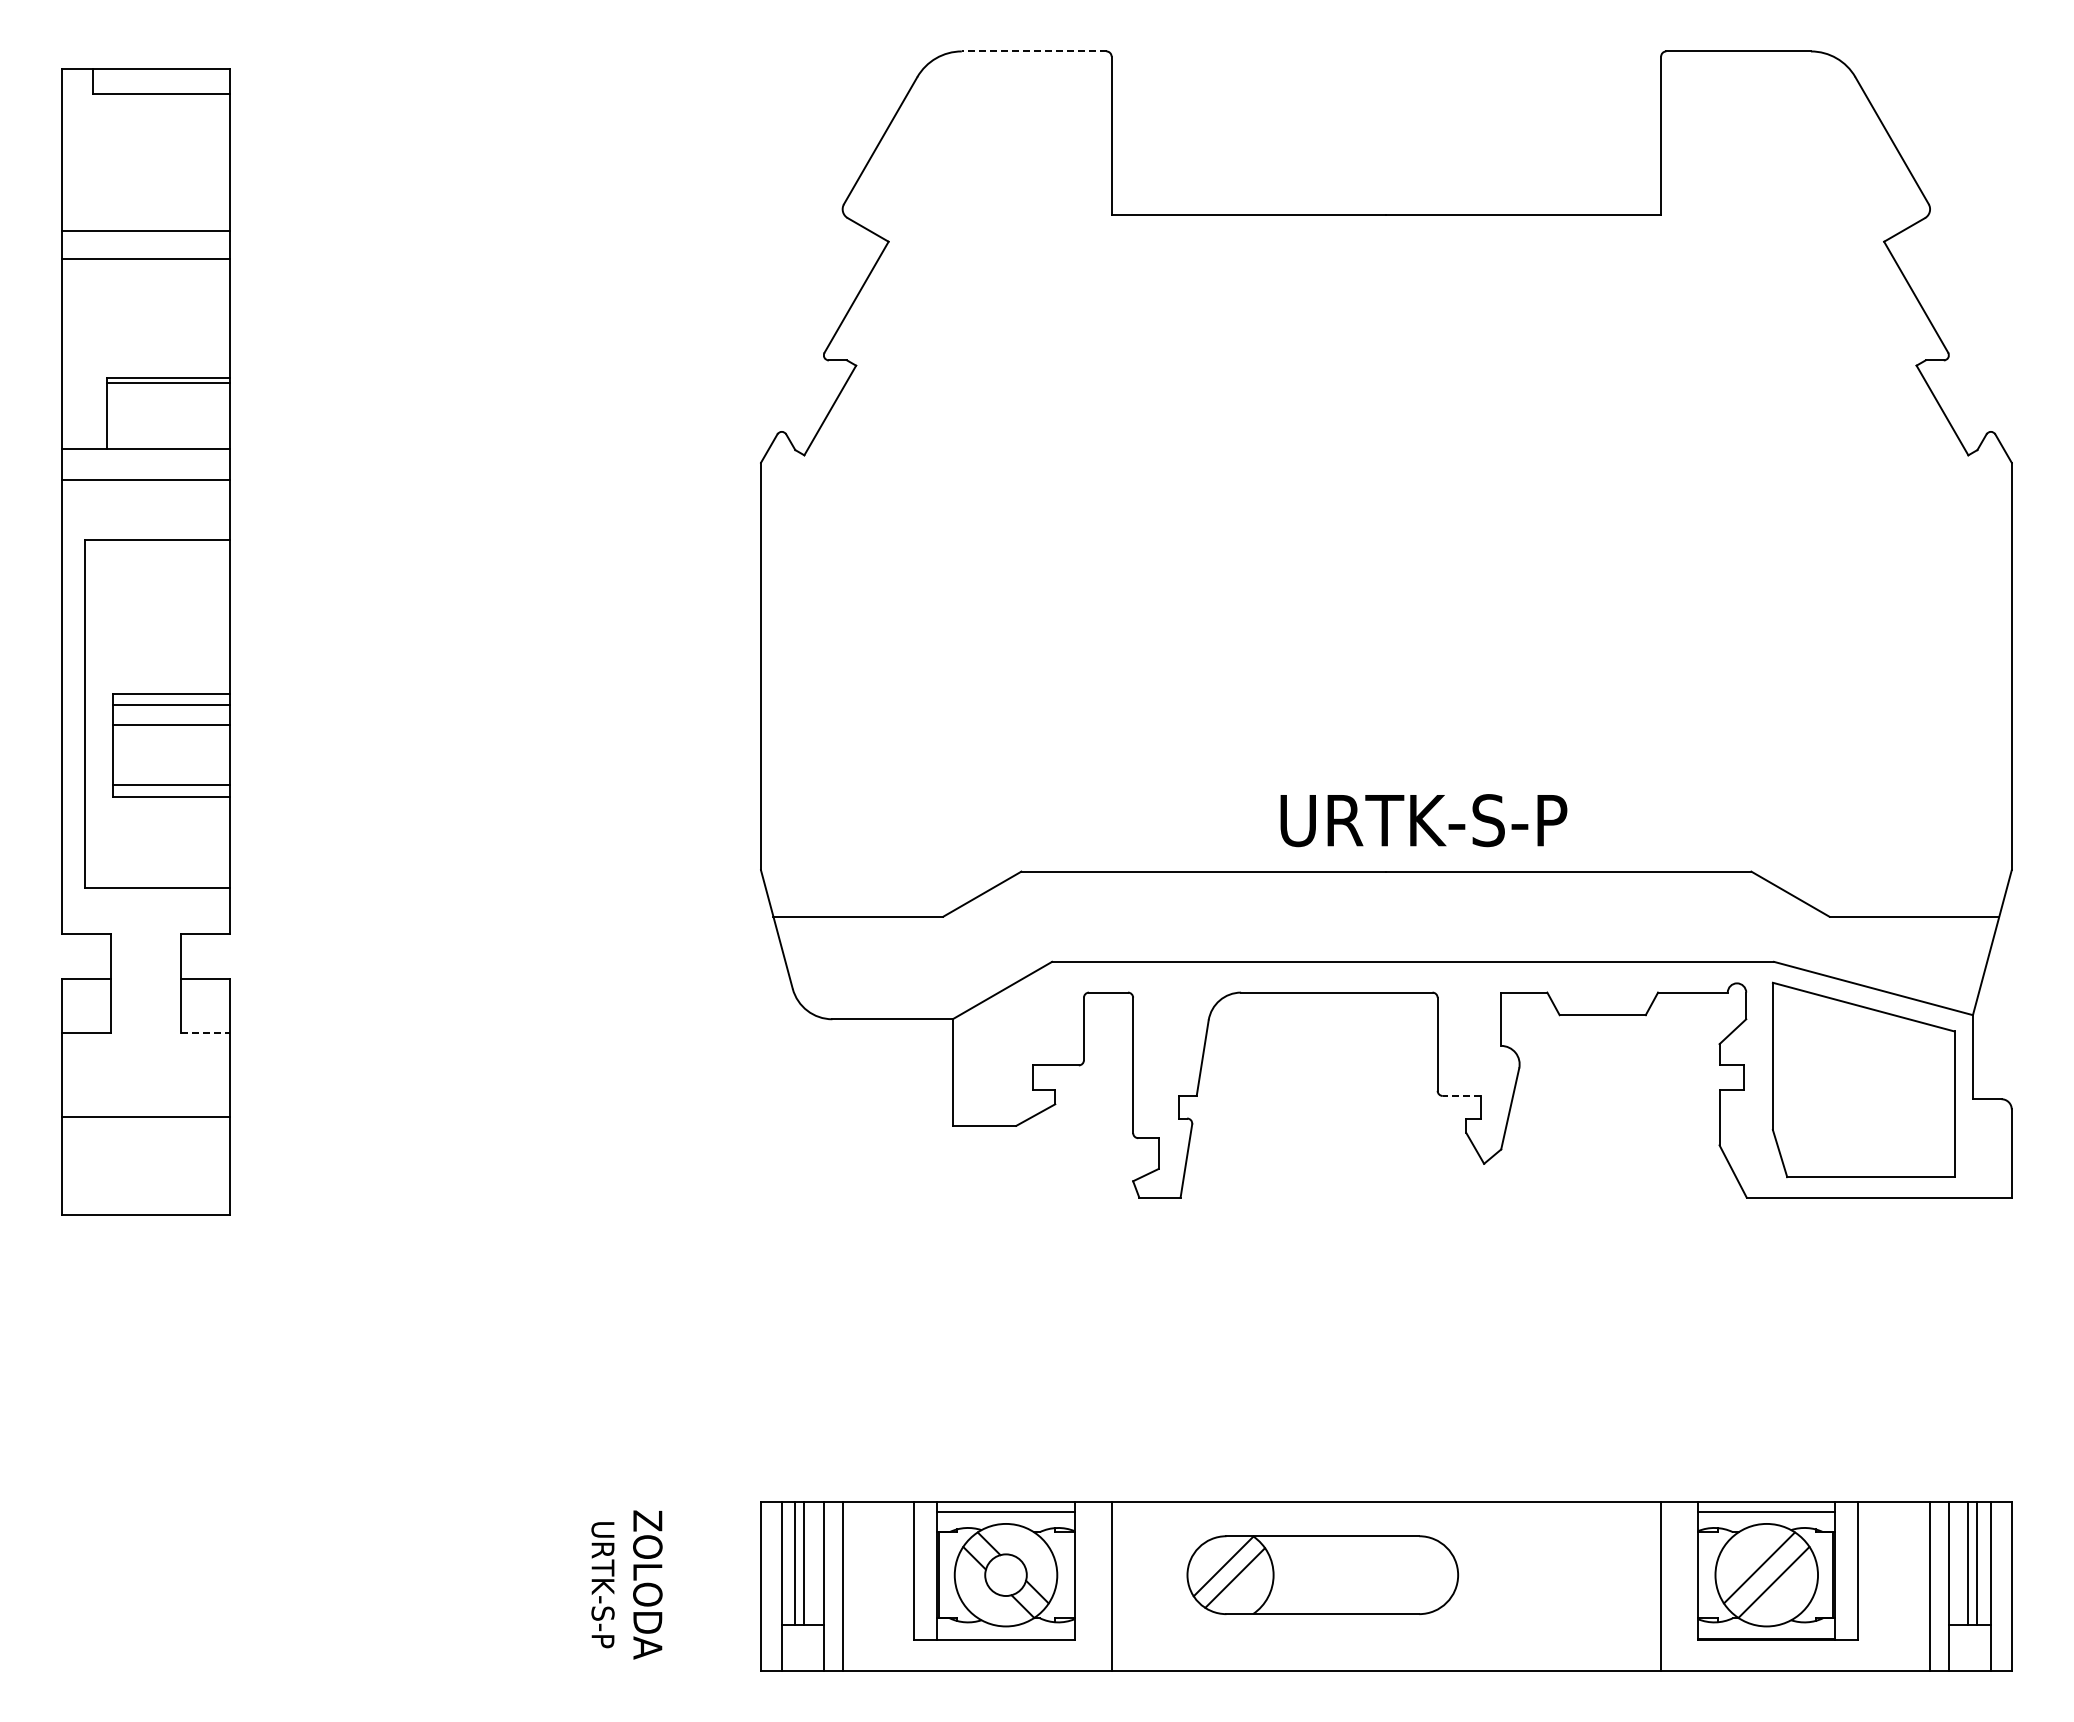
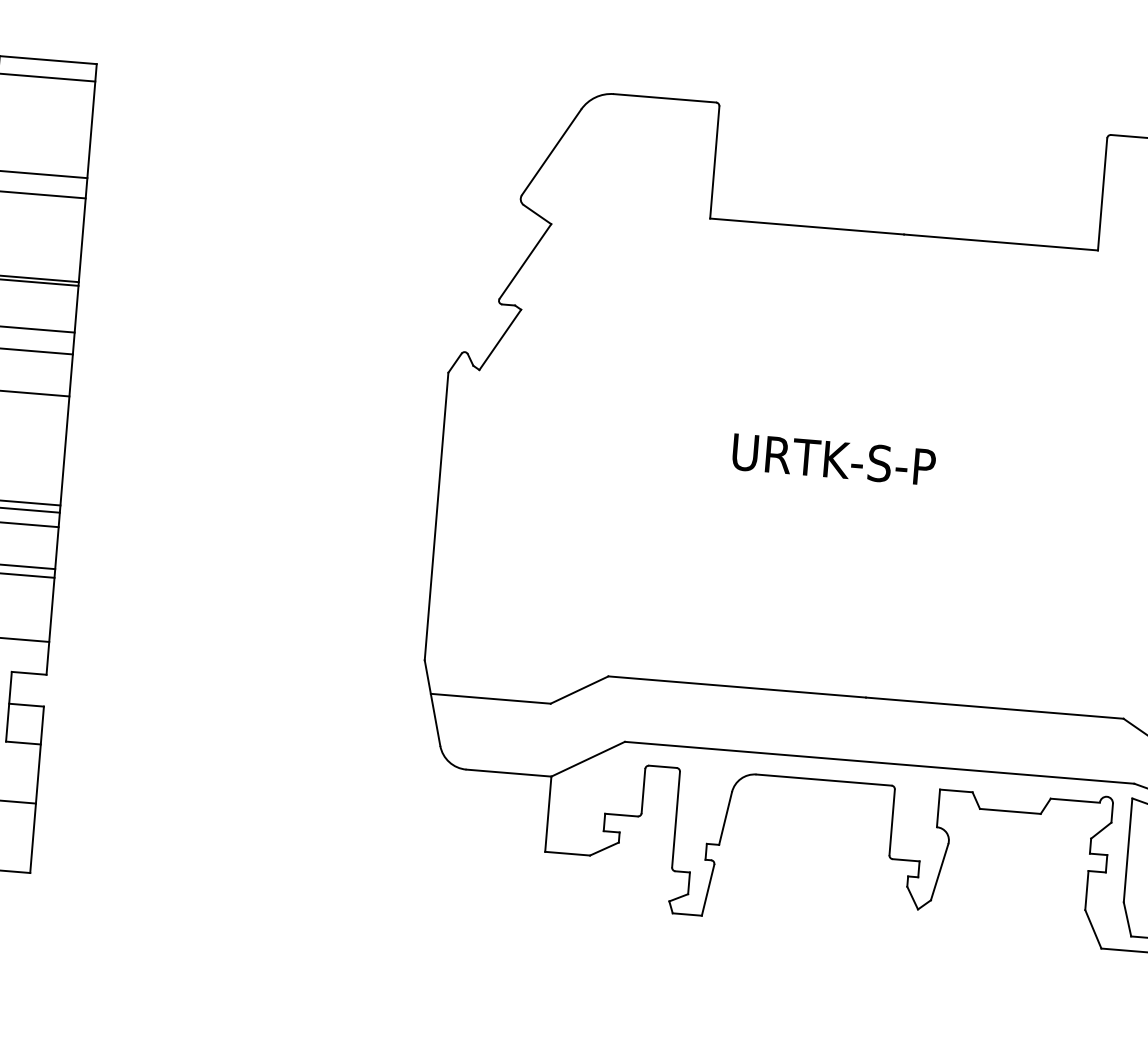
line: (1033, 51) -> (664, 98), dashed -> solid
text: (1423, 820) -> (833, 459), moved
line: (205, 1033) -> (23, 743), dashed -> solid
line: (1461, 1095) -> (906, 859), dashed -> solid

